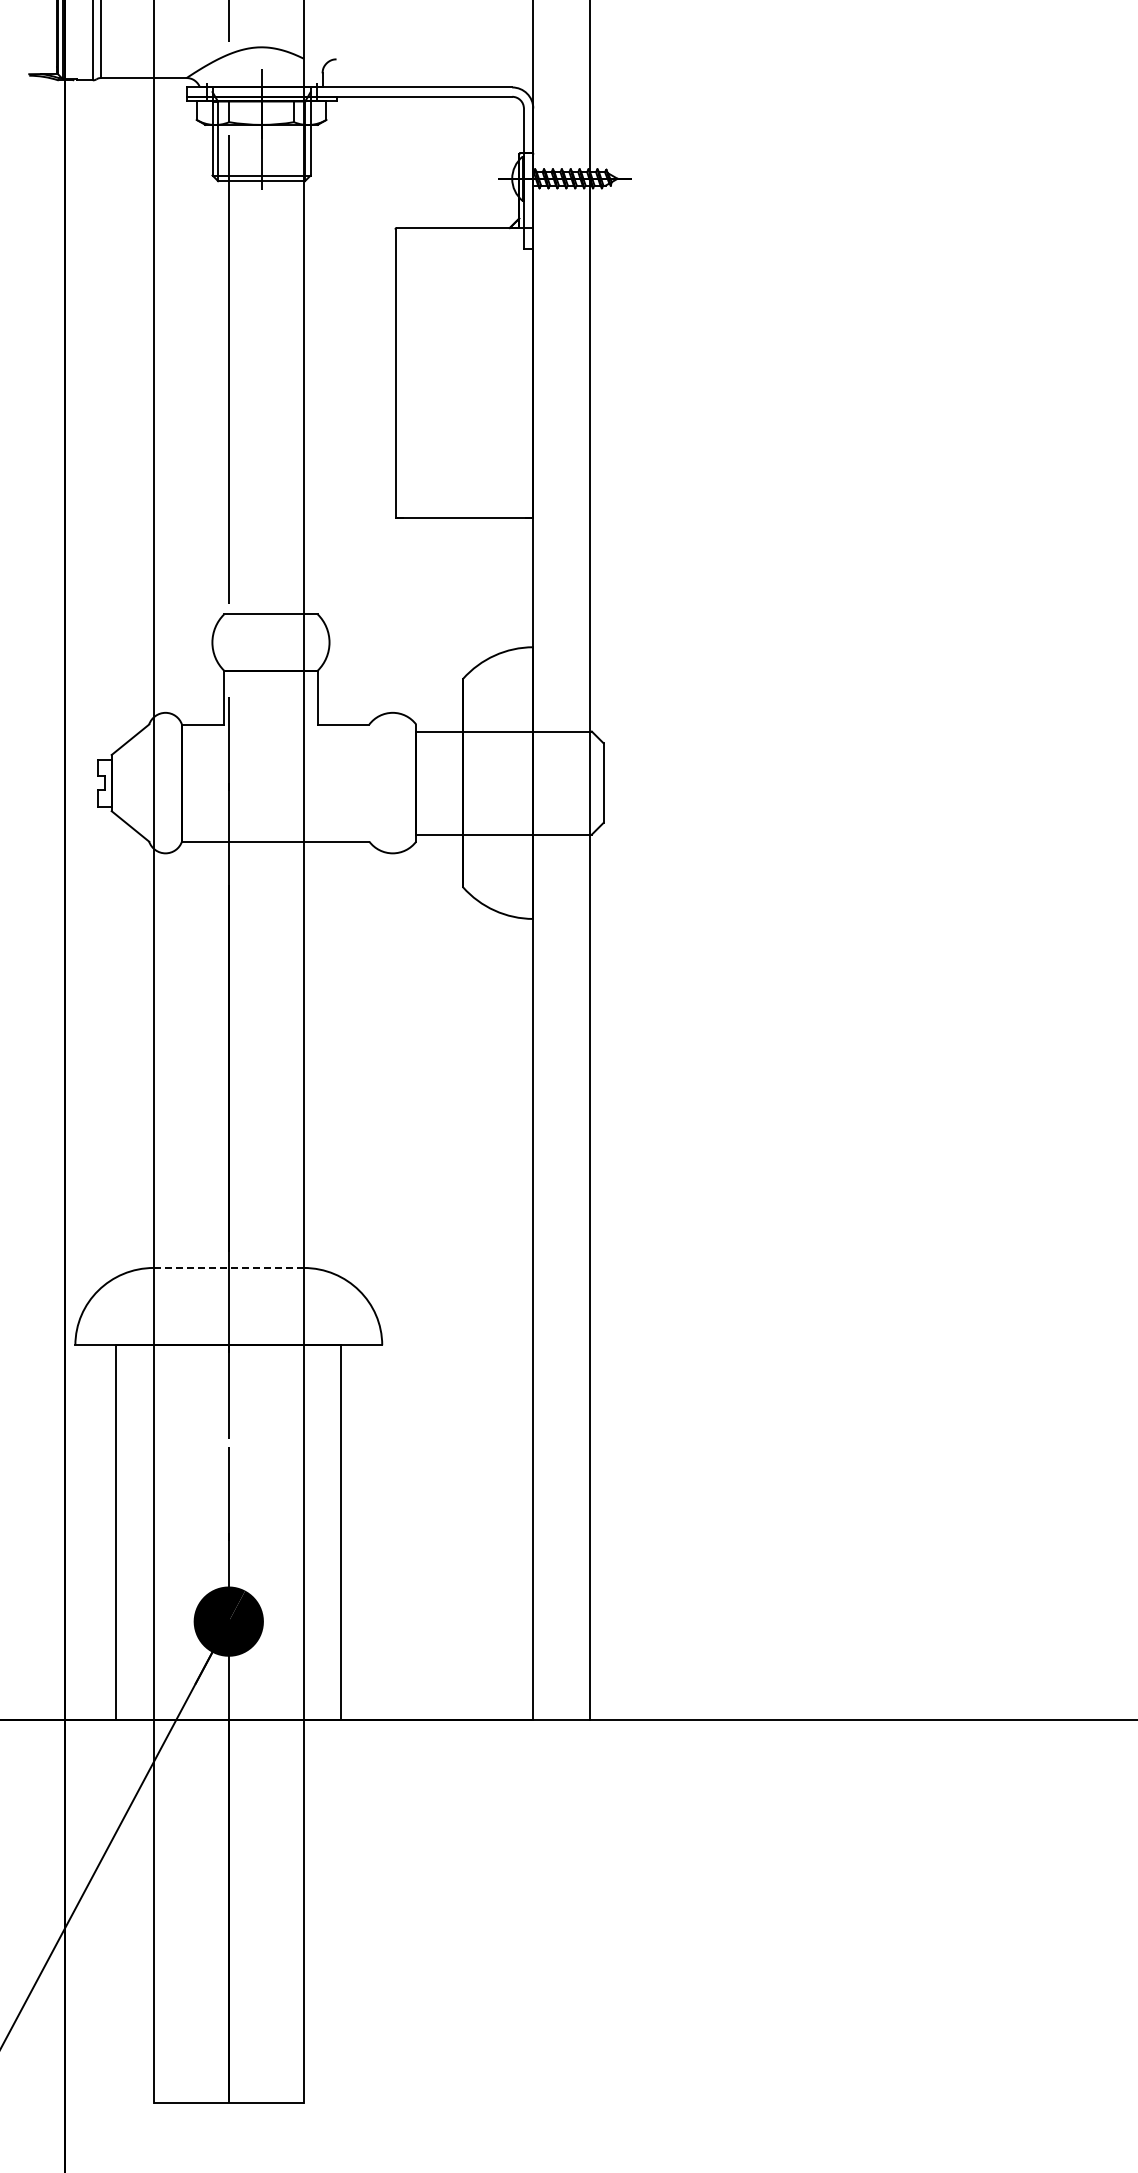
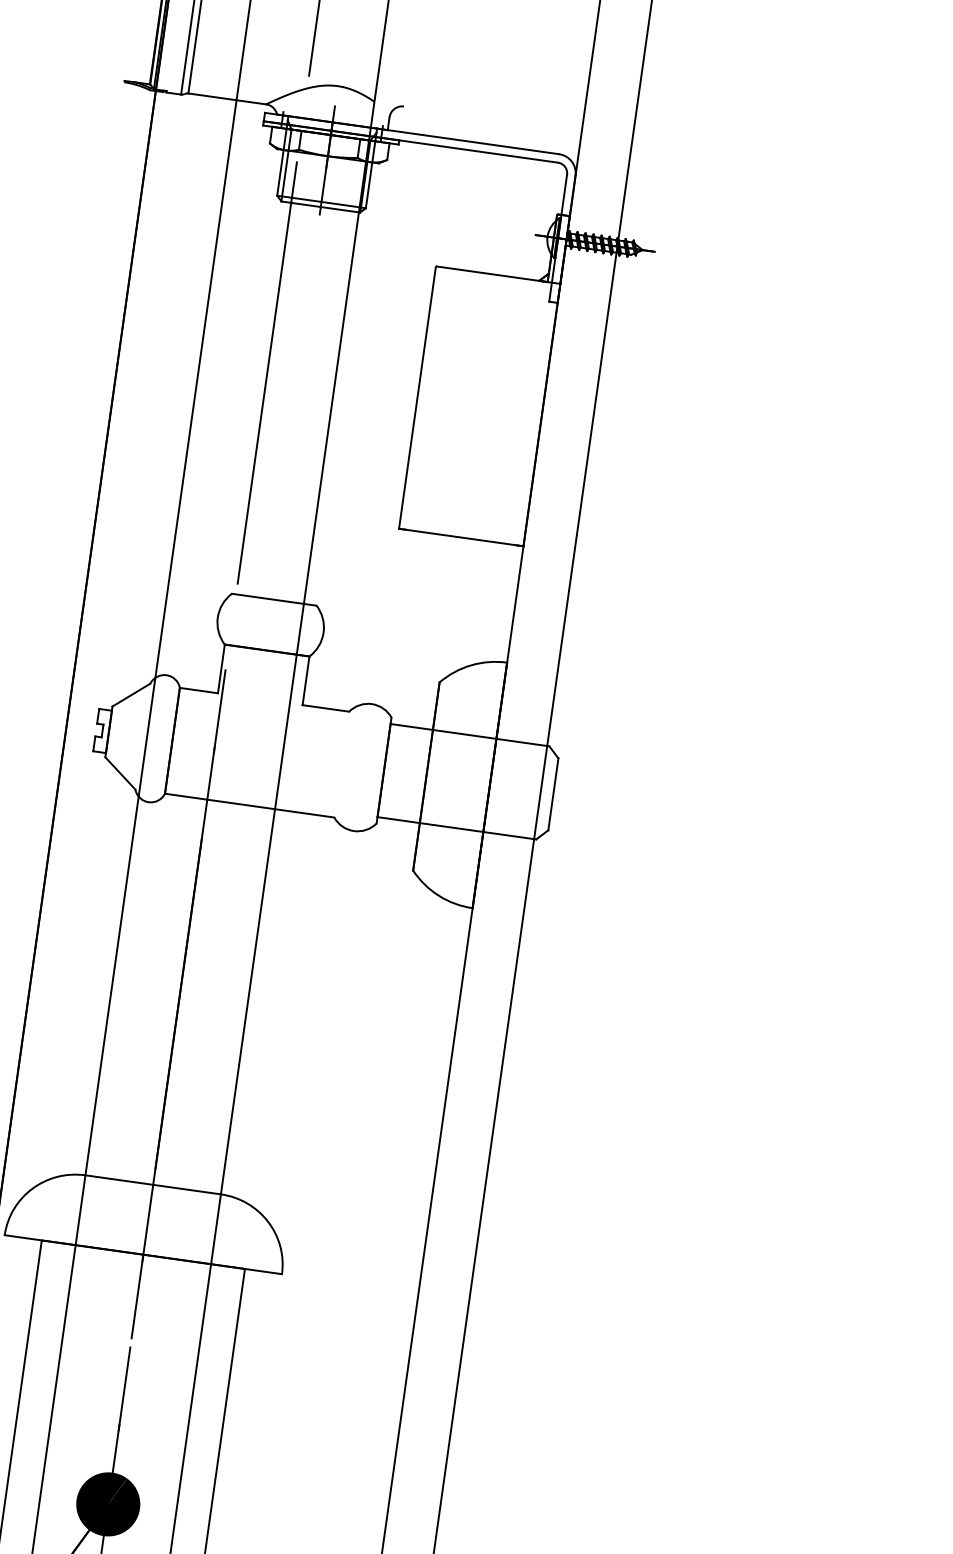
line: (228, 1267) -> (152, 1184), dashed -> solid

